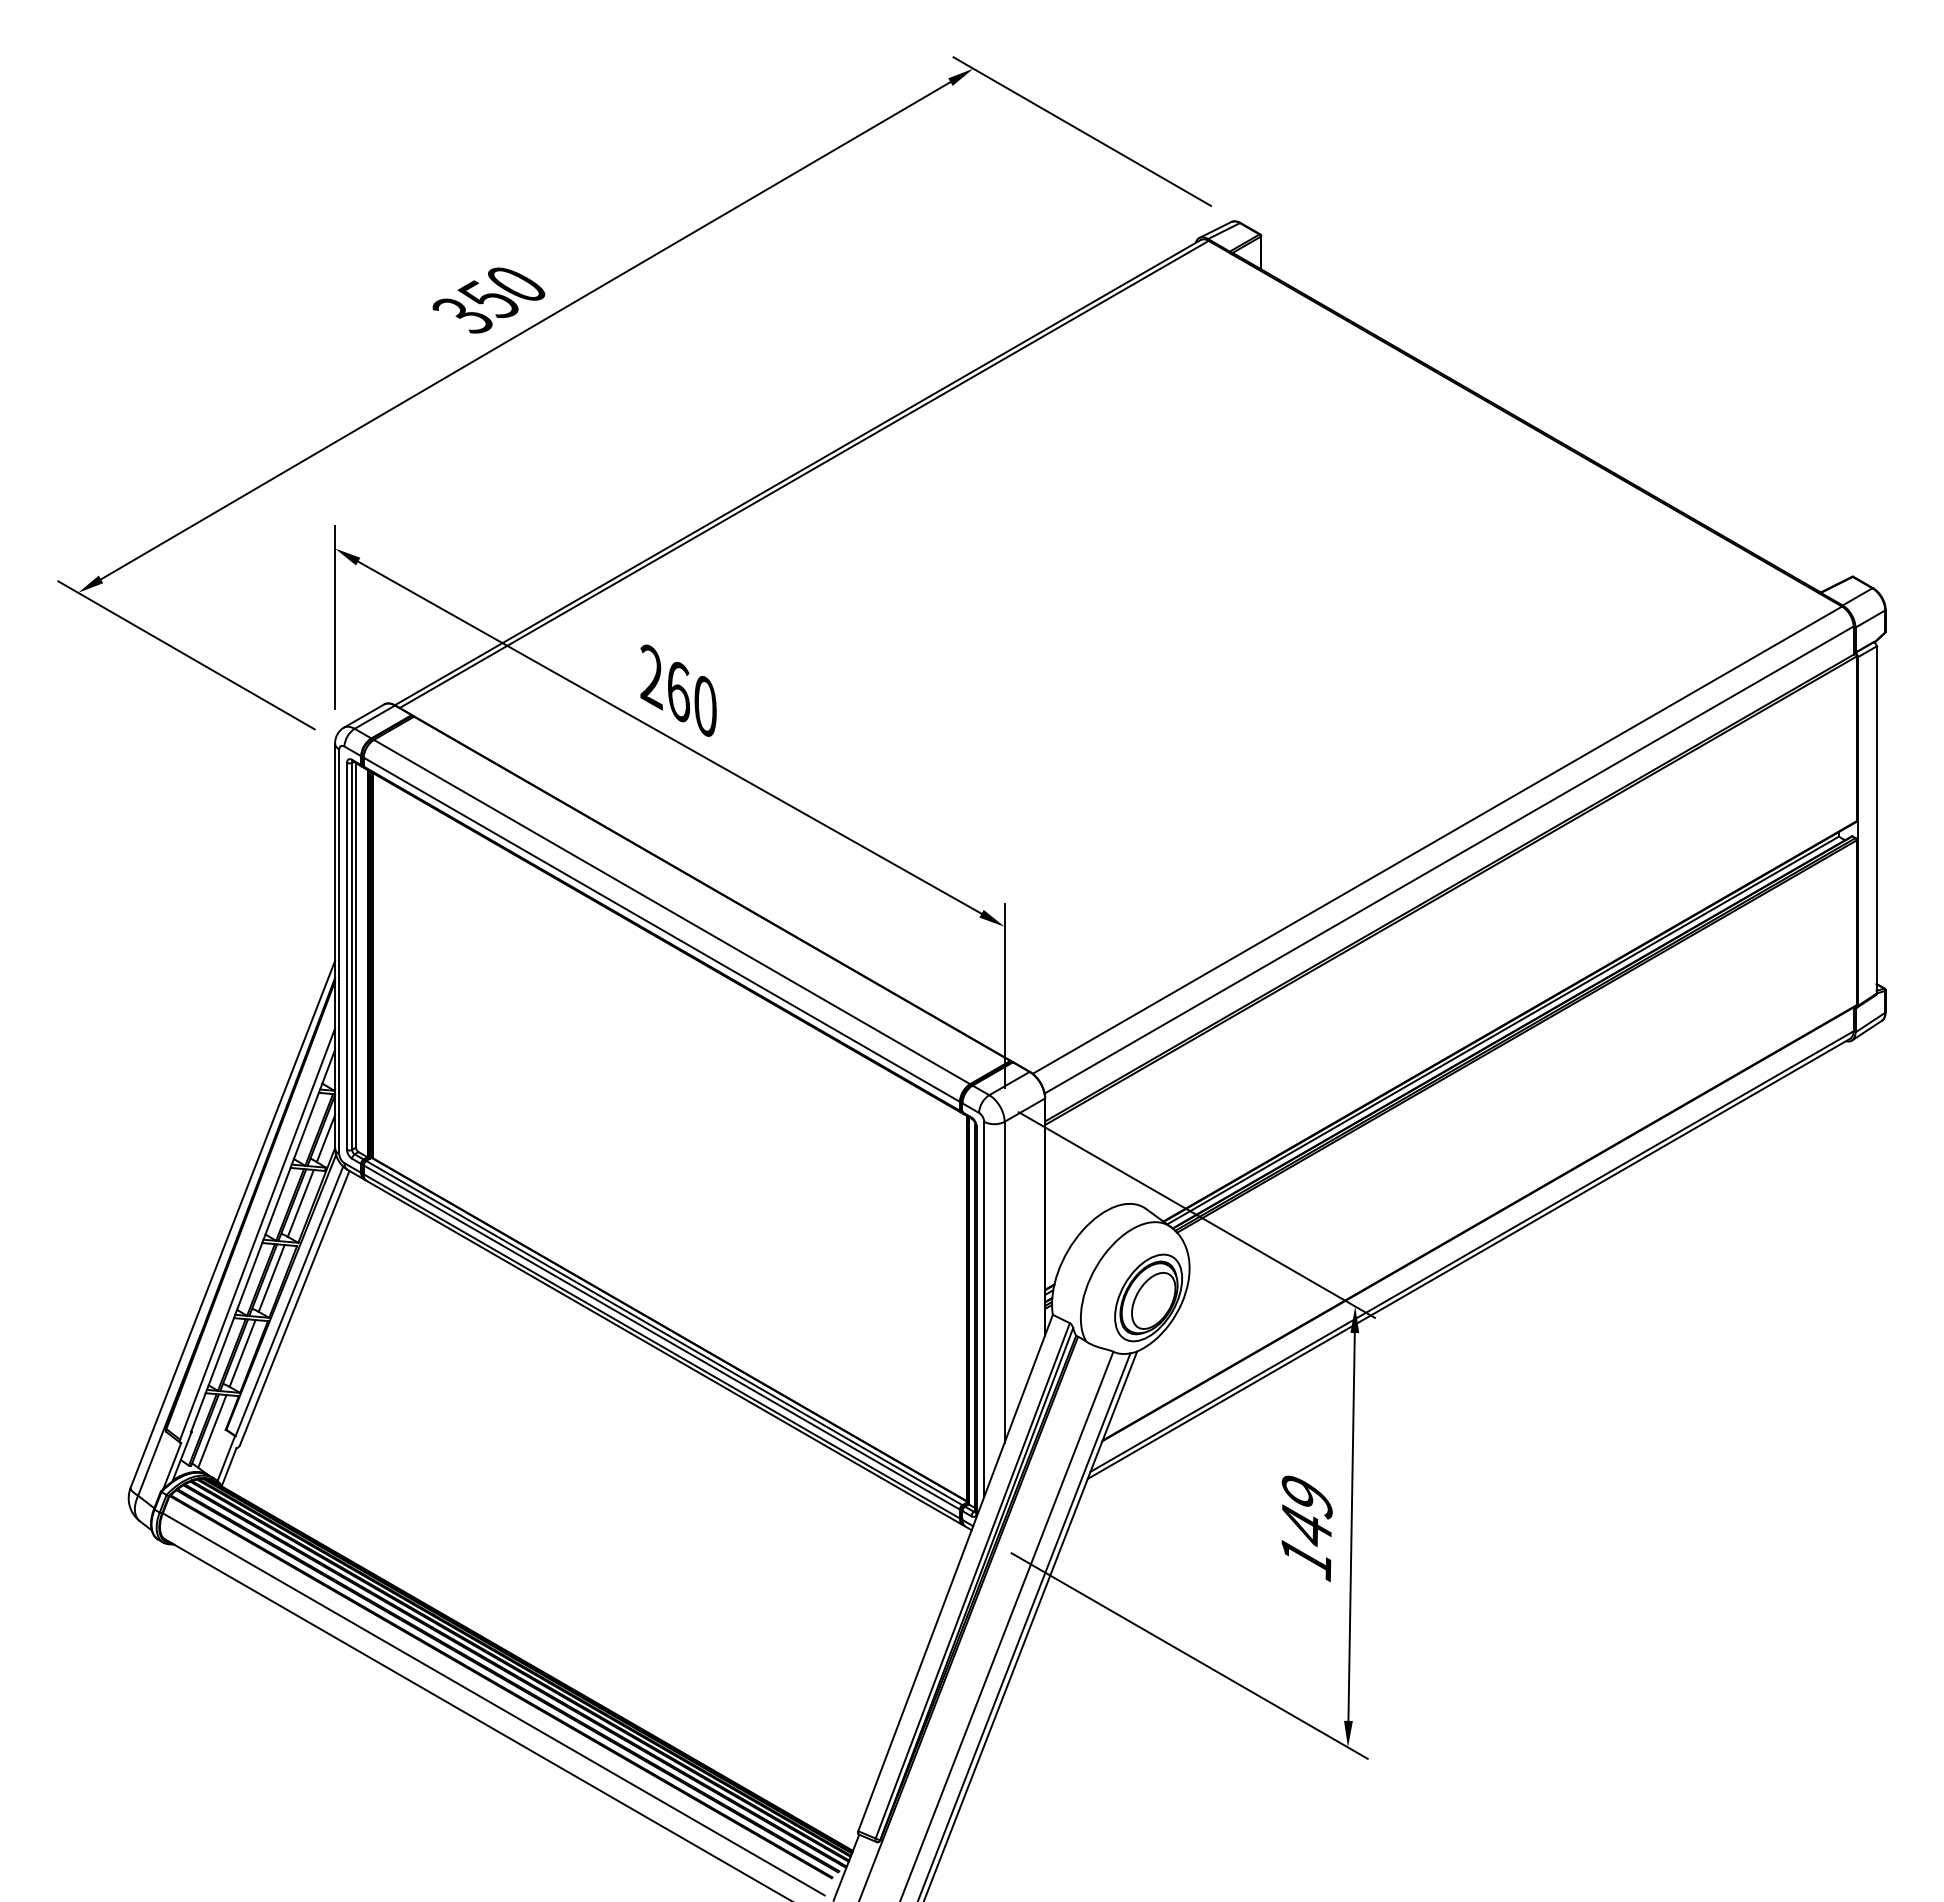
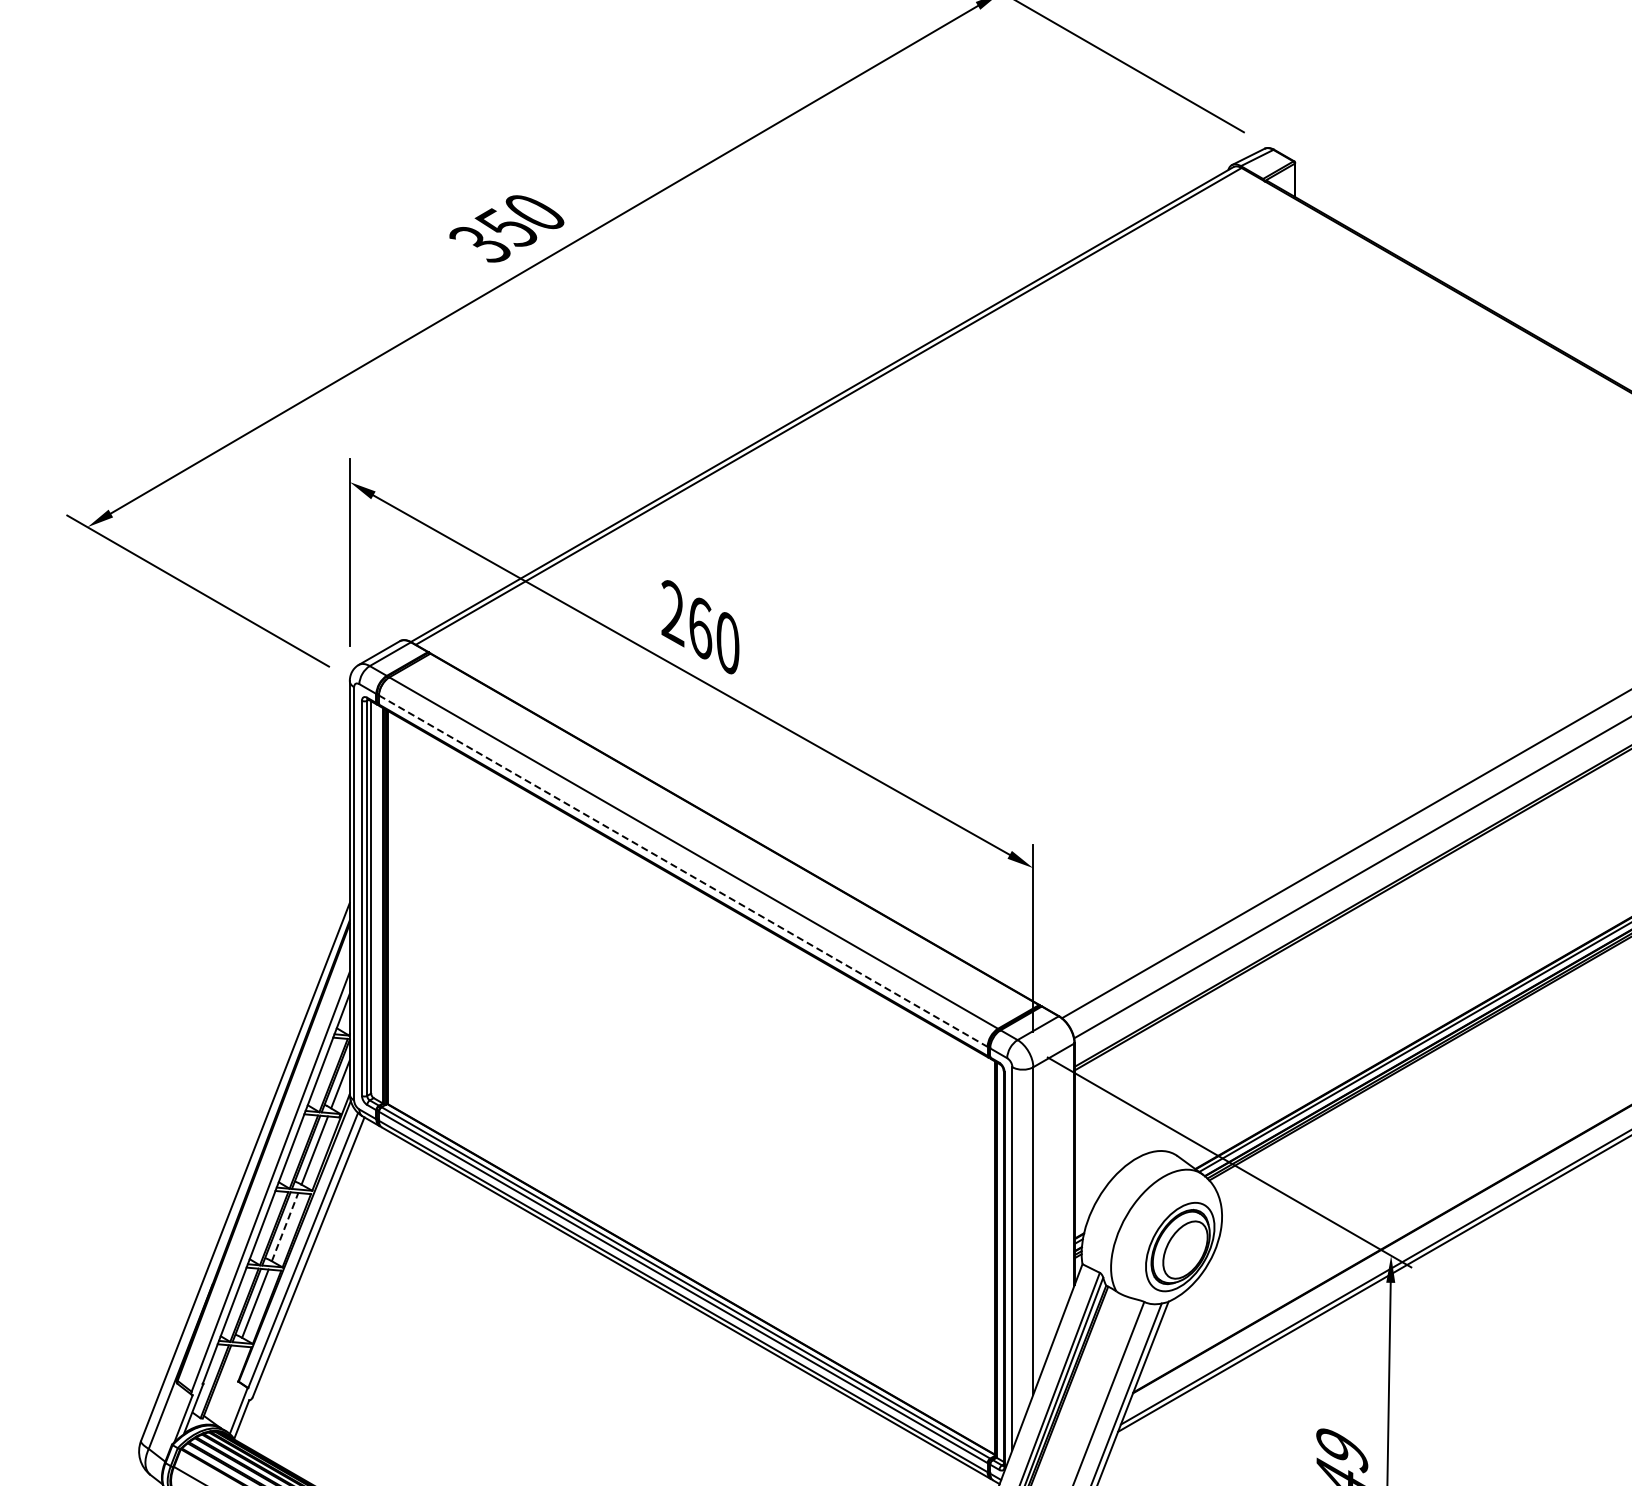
line: (662, 929) -> (684, 870), solid -> dashed
line: (271, 1278) -> (284, 1227), solid -> dashed
line: (212, 1431) -> (224, 1383), removed

